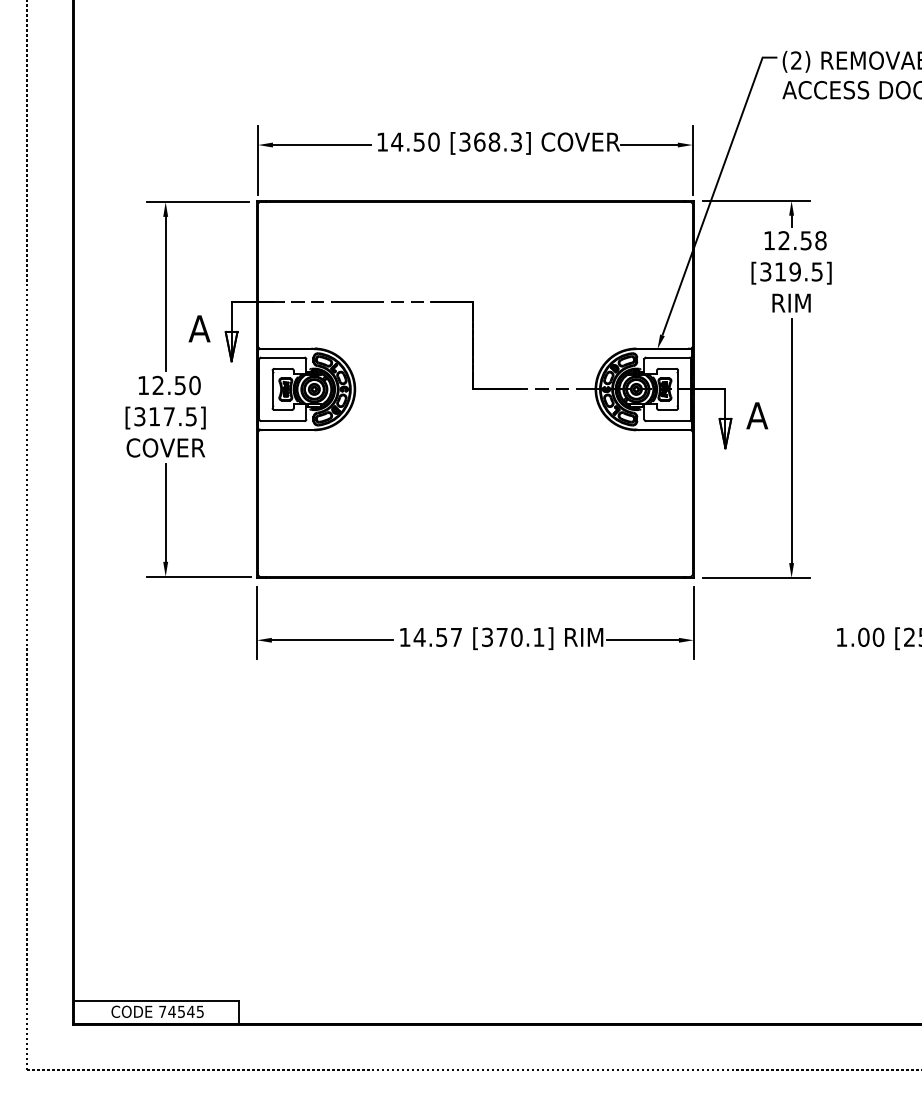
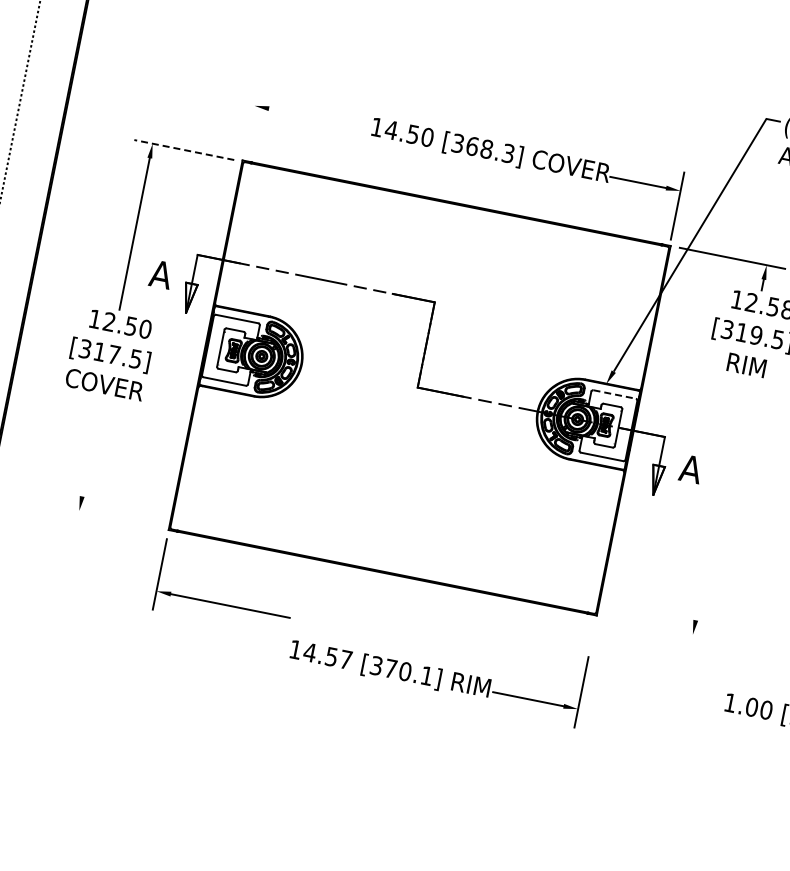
line: (321, 145) -> (316, 118), removed
line: (258, 160) -> (251, 121), removed
line: (197, 202) -> (183, 150), solid -> dashed
line: (667, 357) -> (614, 394), solid -> dashed
line: (791, 440) -> (719, 500), removed
line: (165, 512) -> (91, 448), removed
line: (198, 576) -> (111, 517), removed
line: (756, 577) -> (658, 627), removed
part: (547, 622) -> (438, 663), moved

